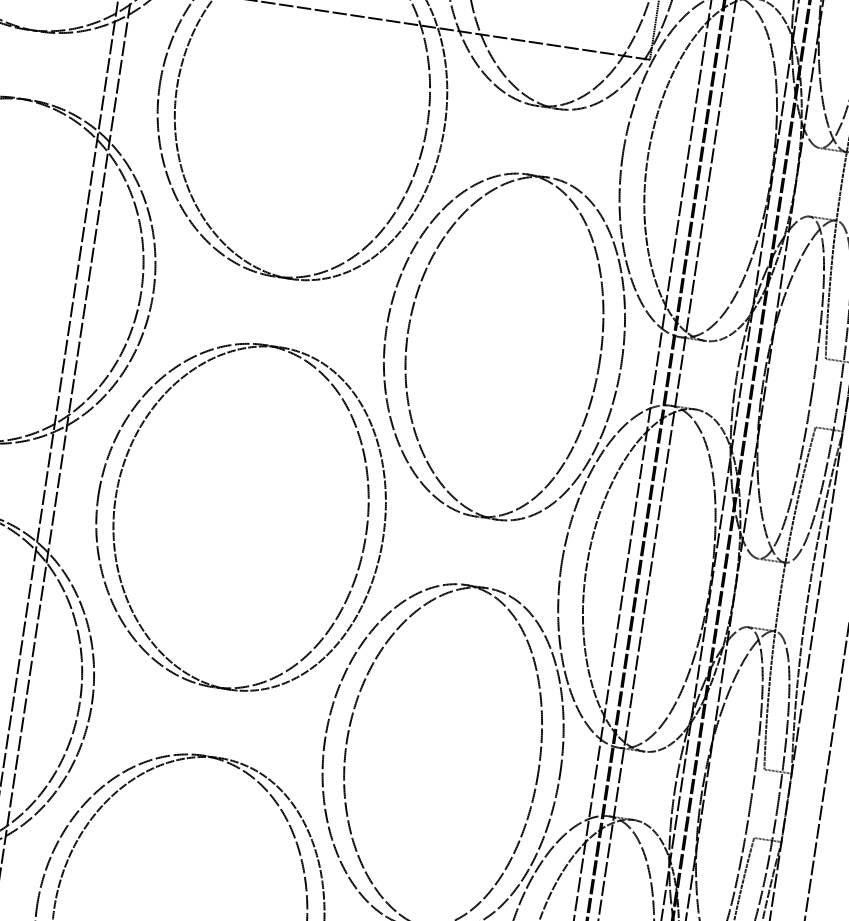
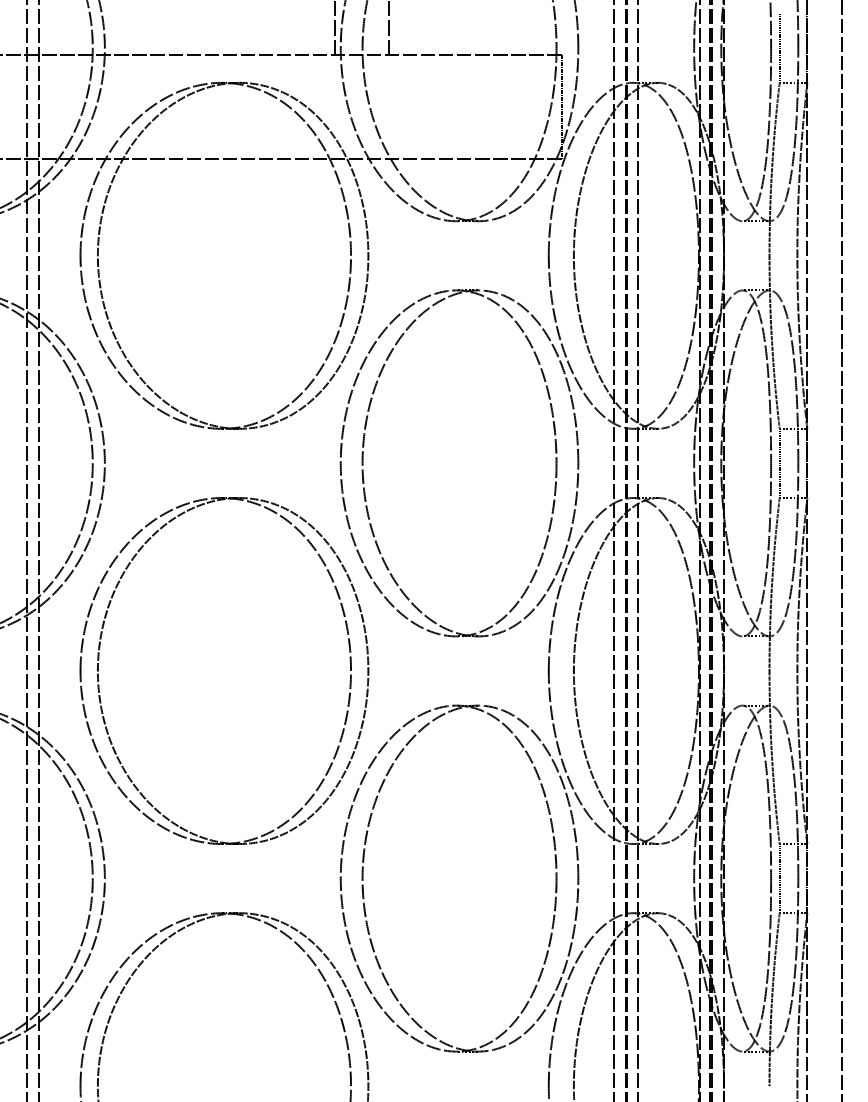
line: (820, 393) -> (779, 463), added
line: (759, 803) -> (779, 878), added

